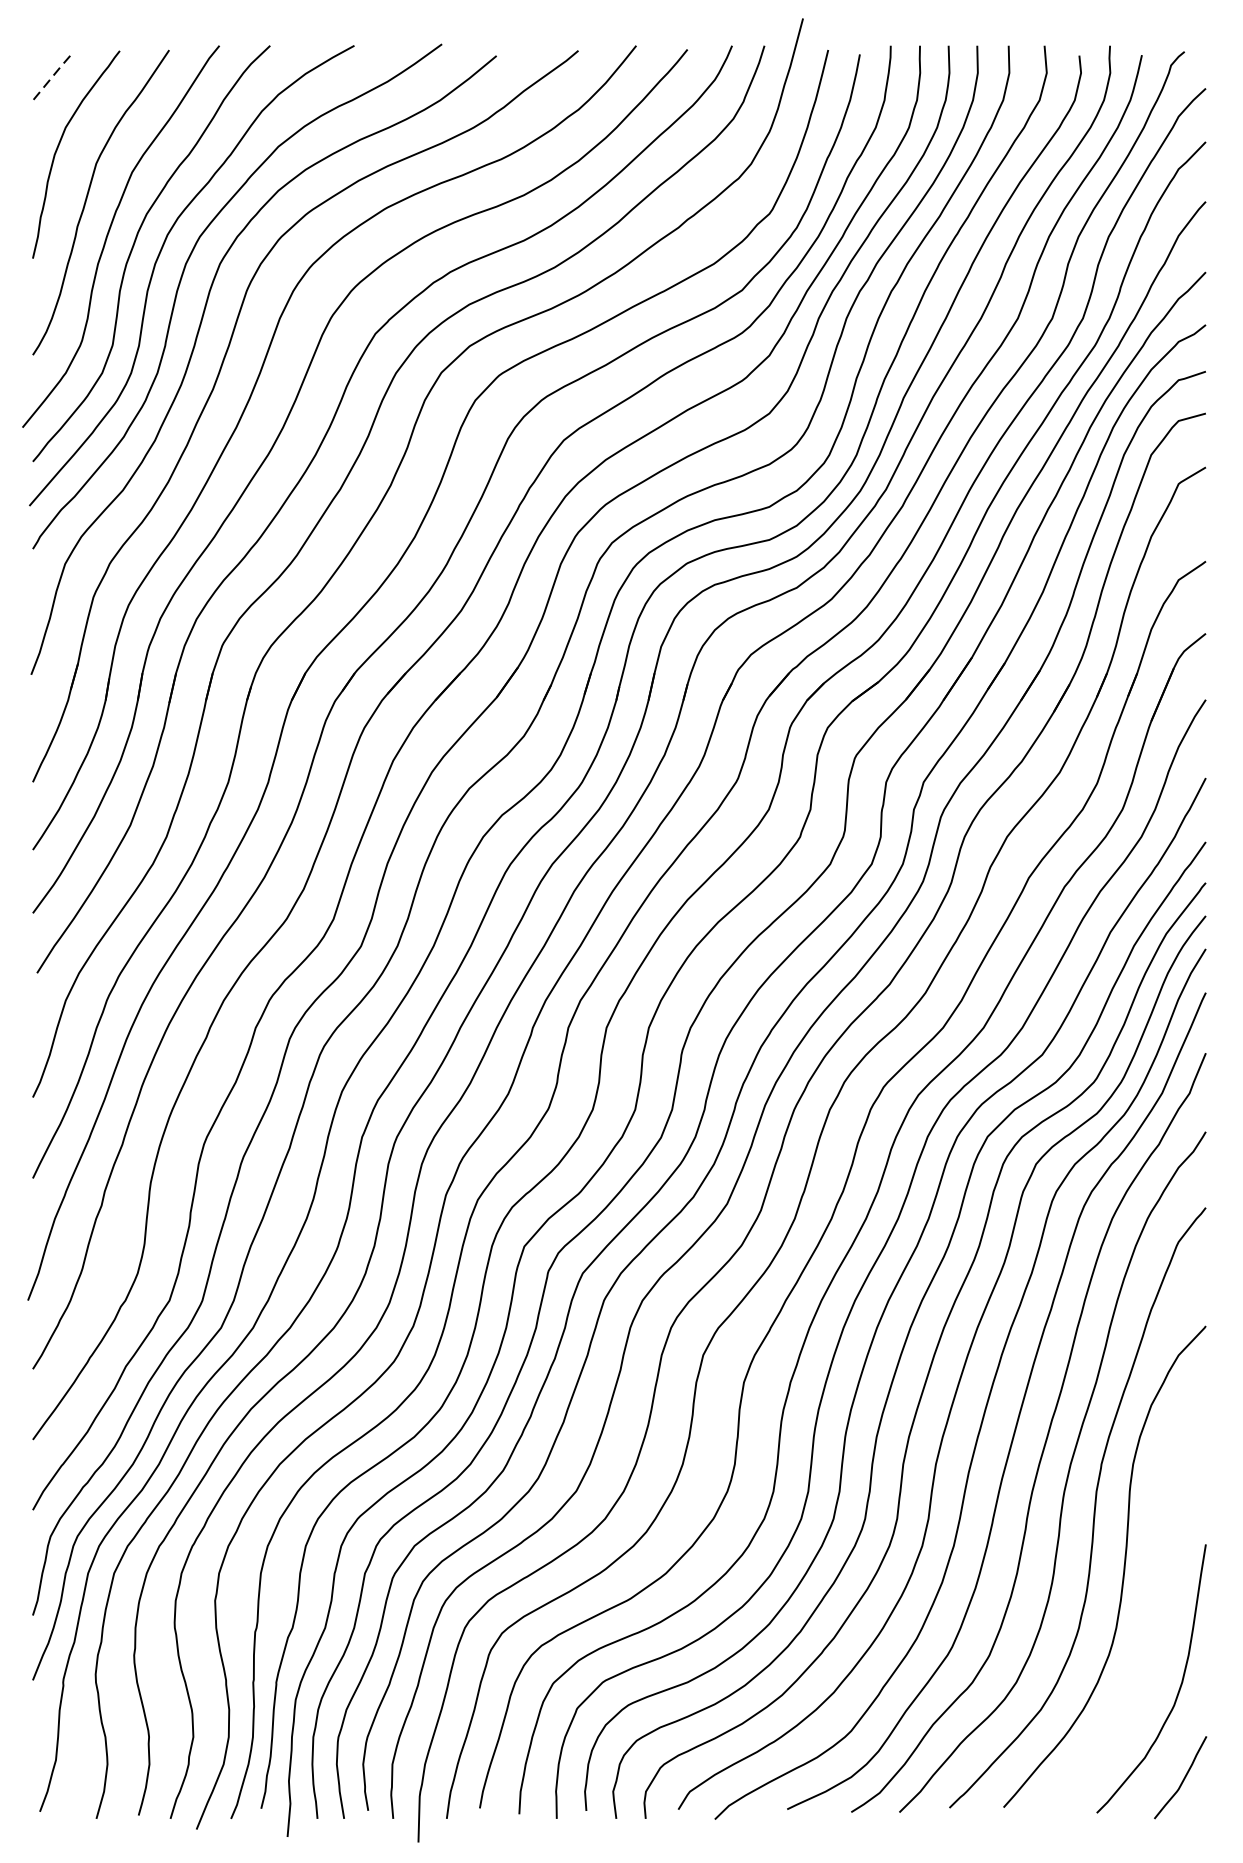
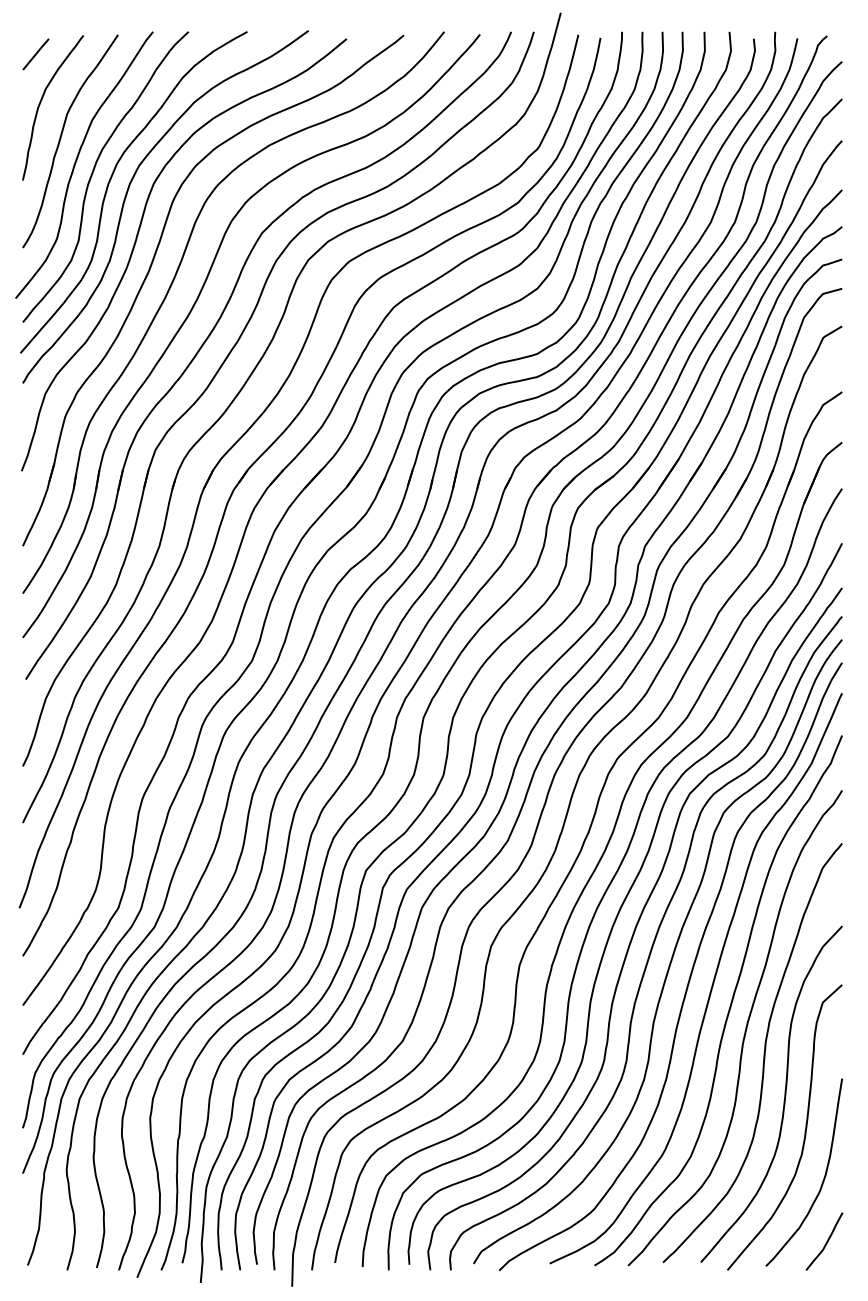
line: (52, 76) -> (36, 53), dashed -> solid
curve: (1151, 1620) -> (804, 1131), added

